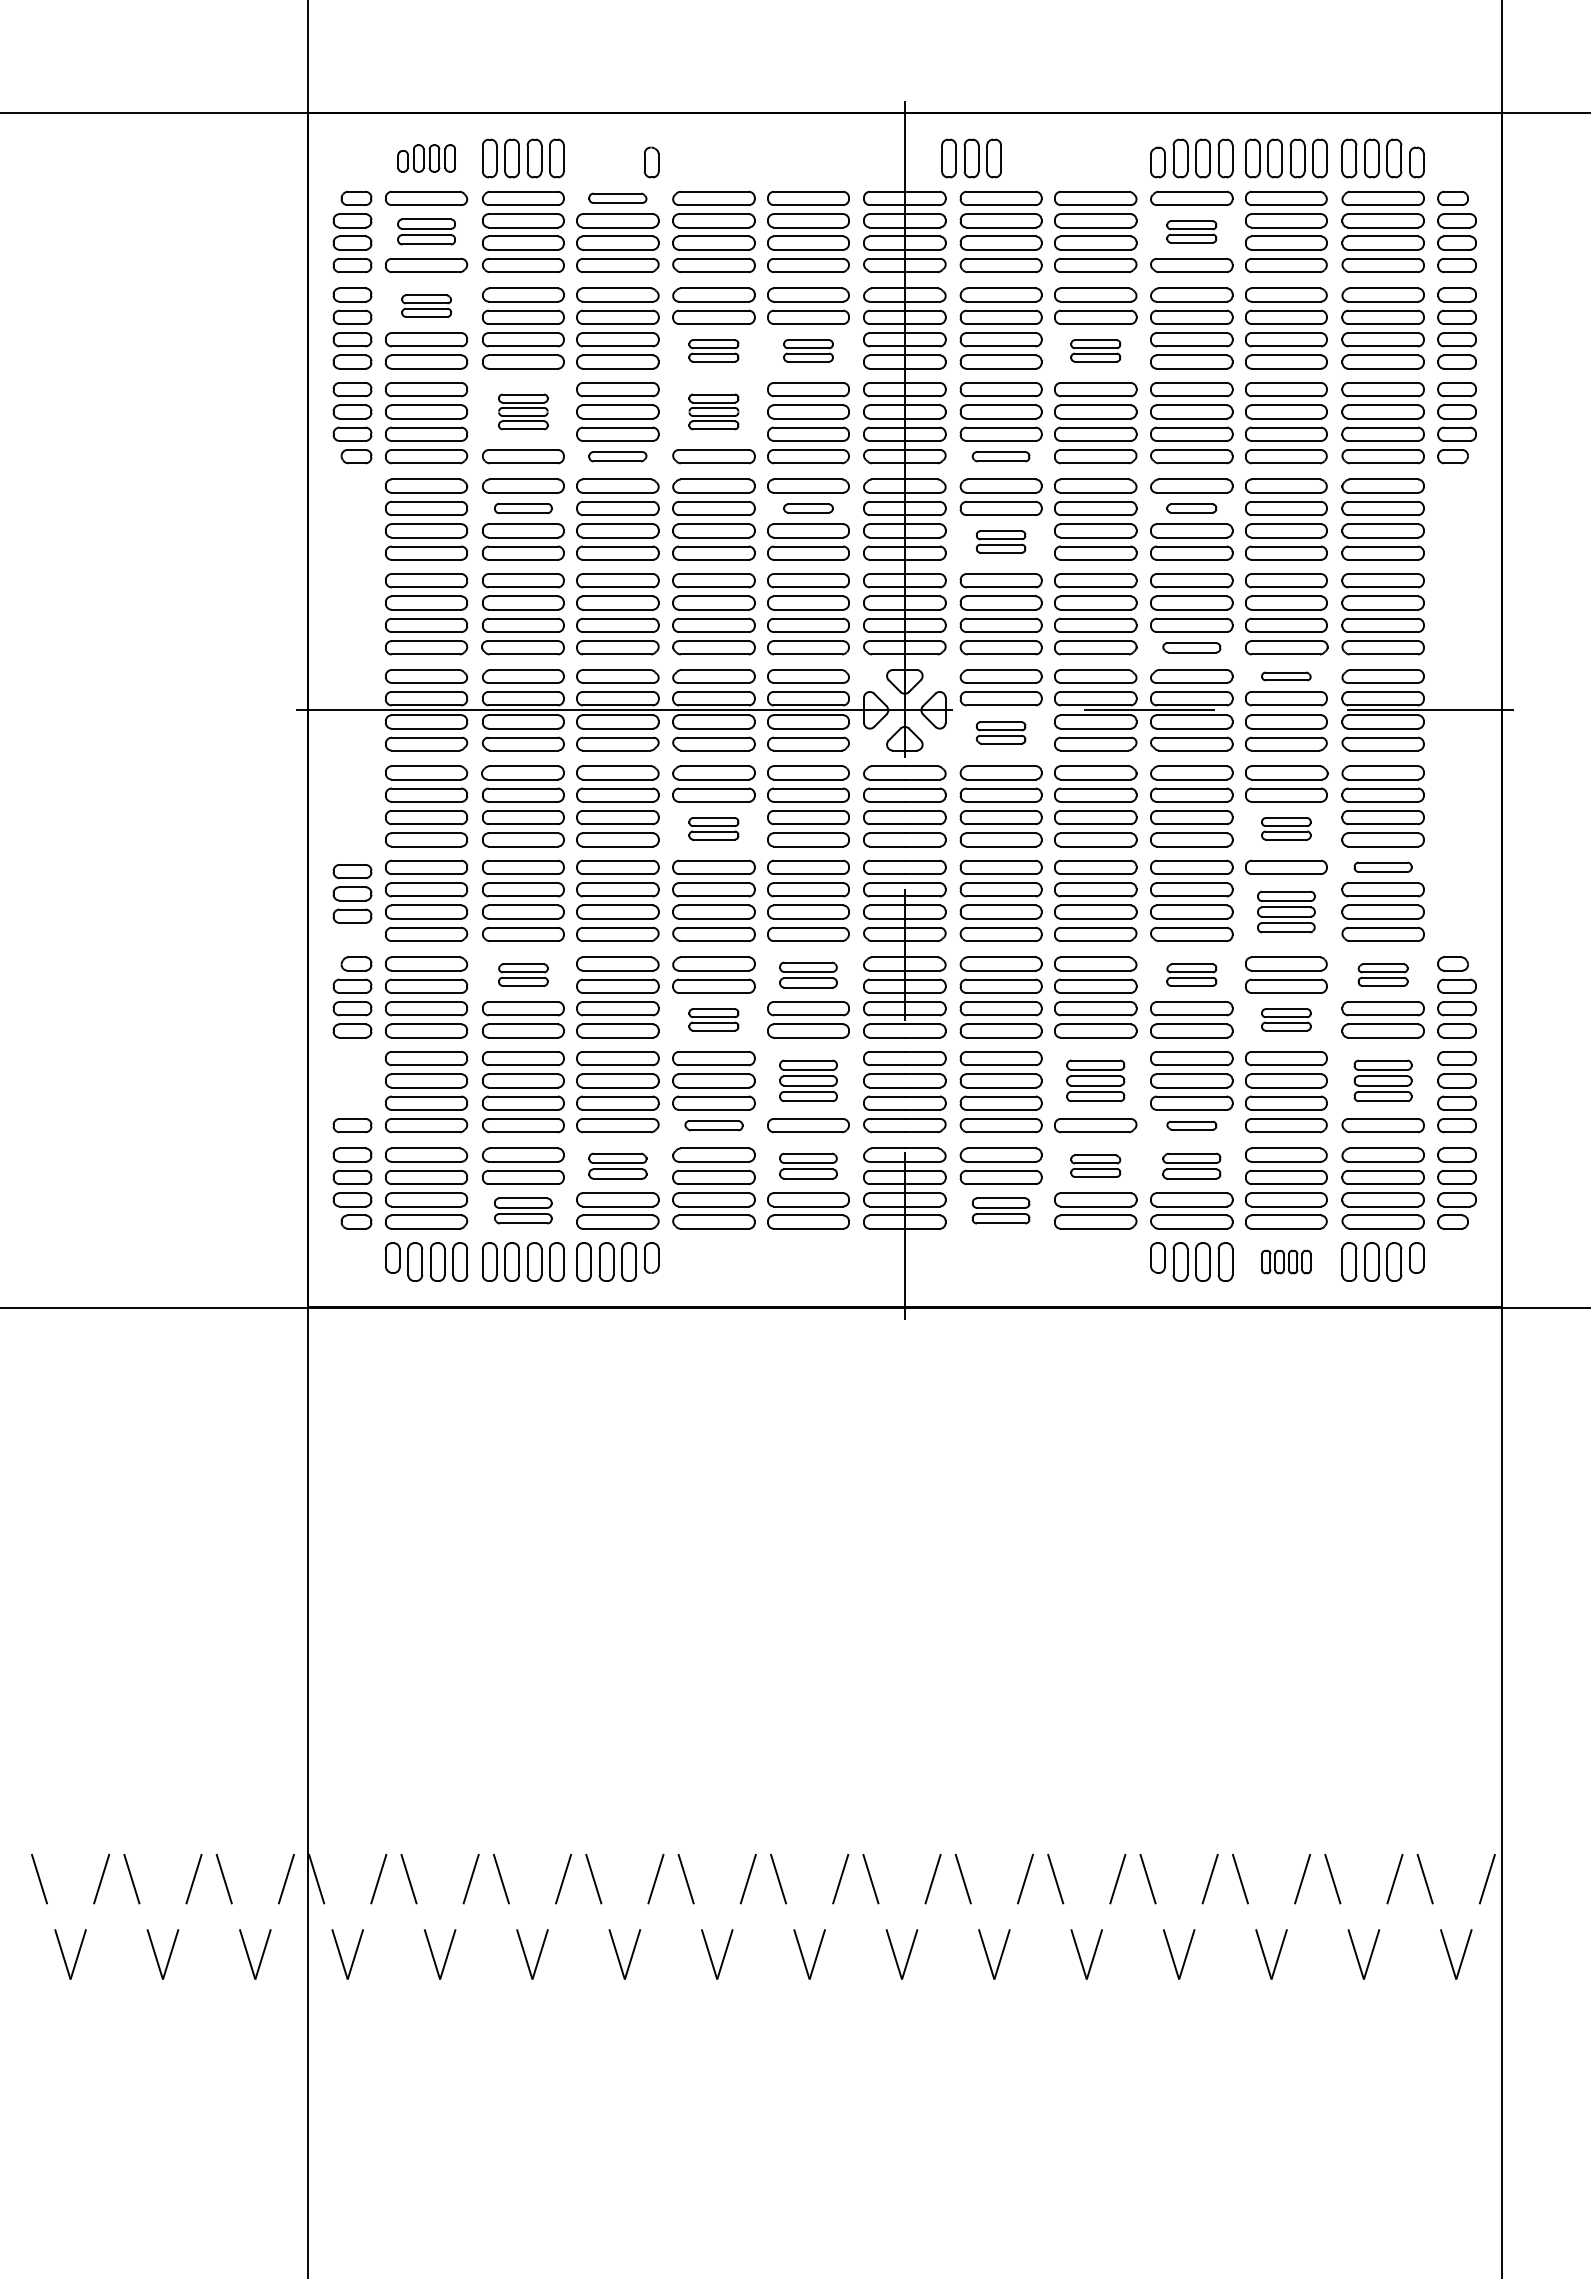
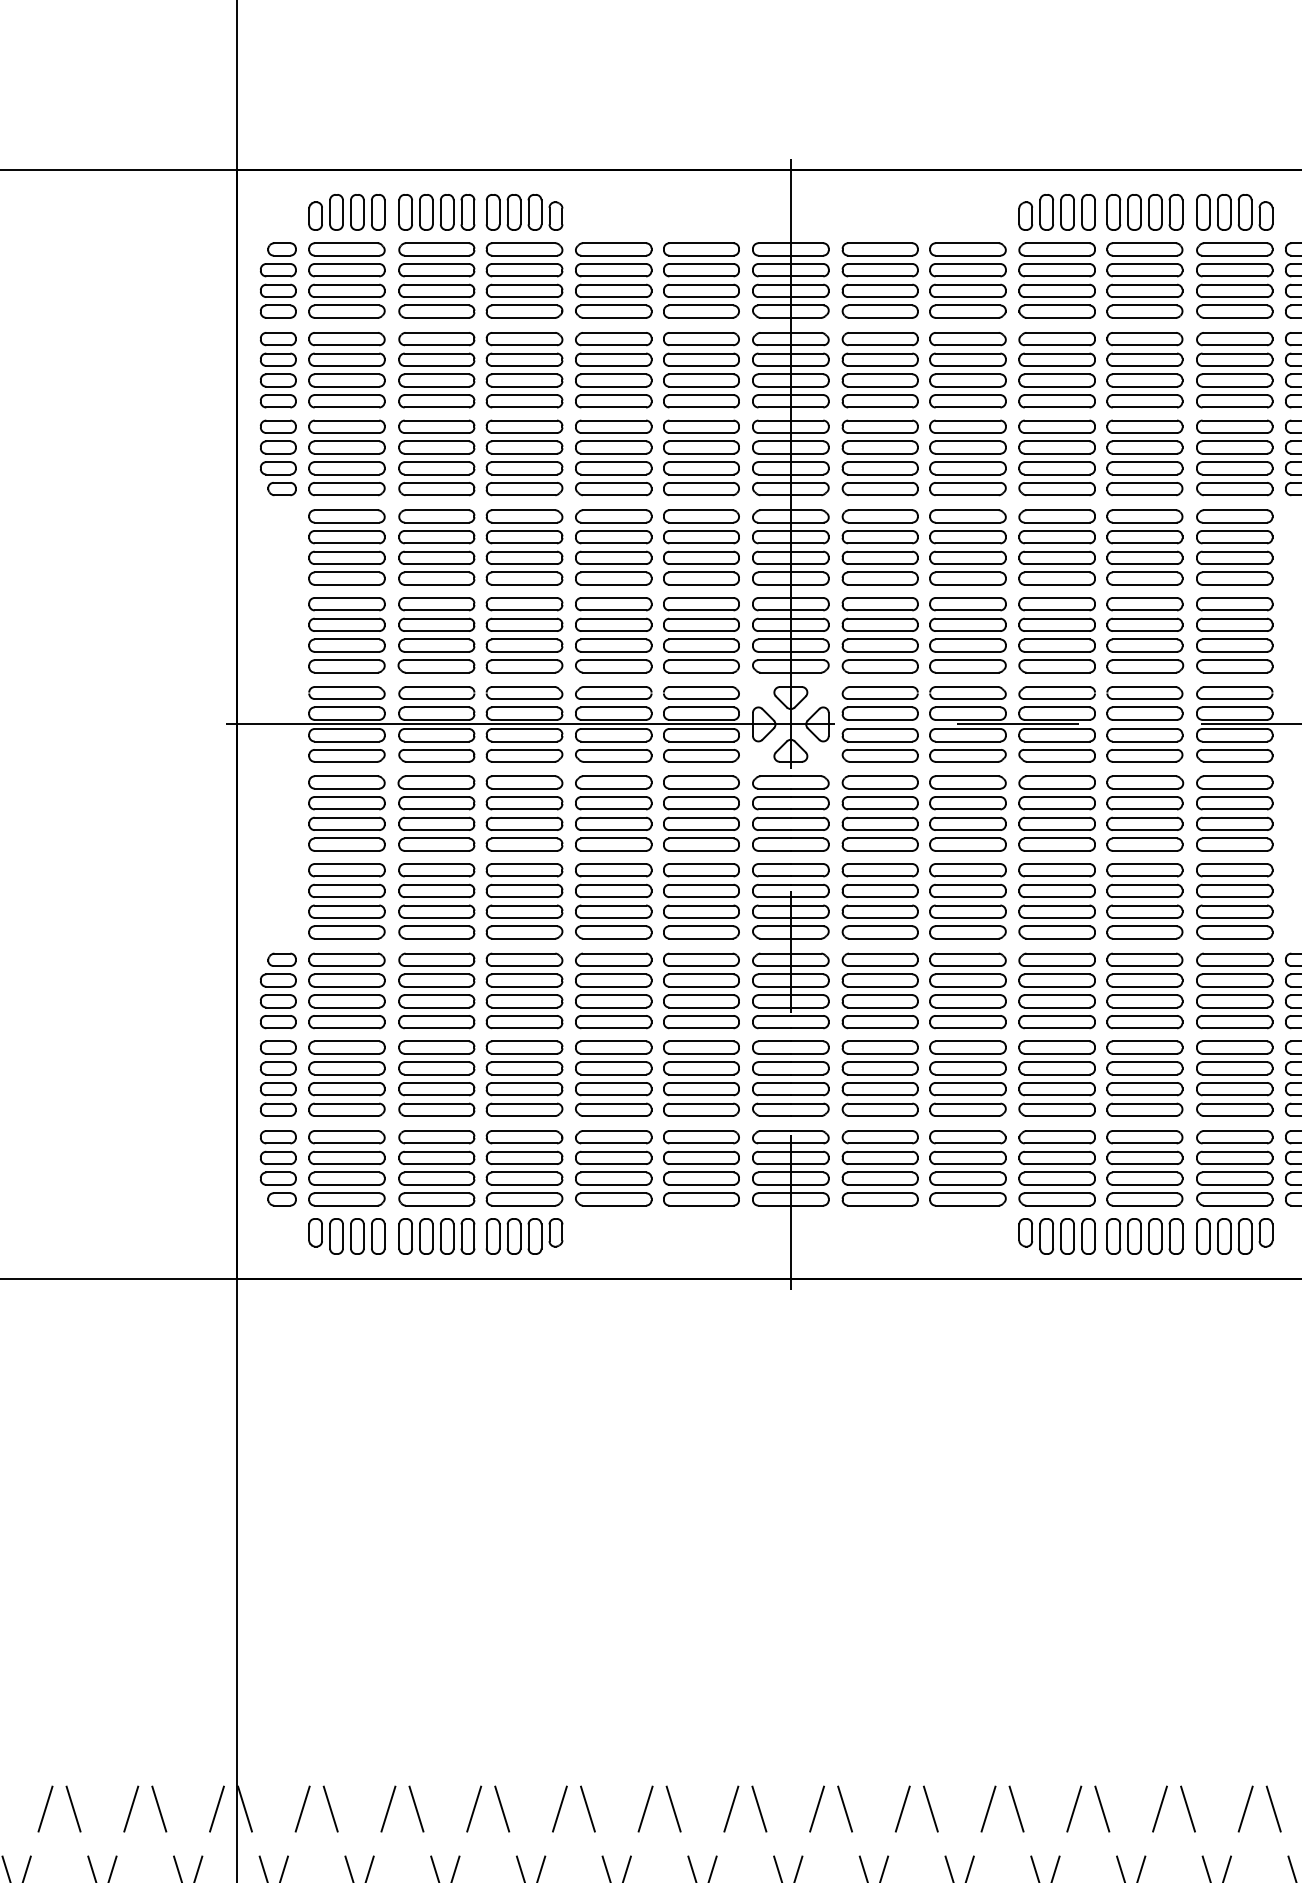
part: (426, 158) -> (346, 212), size x1.43
part: (971, 158) -> (514, 212), moved
part: (617, 197) -> (524, 248), size x1.43
part: (426, 231) -> (346, 280), size x1.43
part: (1191, 231) -> (1056, 280), size x1.67
part: (426, 305) -> (346, 348), size x1.67
part: (713, 350) -> (613, 390), size x1.67
part: (808, 350) -> (701, 390), size x1.67
part: (1095, 350) -> (967, 390), size x1.67
part: (523, 411) -> (436, 447), size x1.67
part: (713, 411) -> (613, 447), size x1.67
part: (617, 456) -> (524, 488), size x1.43
part: (1000, 456) -> (879, 488), size x1.43
part: (523, 508) -> (436, 537), size x1.43
part: (808, 508) -> (701, 537), size x1.67
part: (1191, 508) -> (1056, 537), size x1.67
part: (1000, 541) -> (879, 567), size x1.67
part: (1191, 647) -> (1056, 666), size x1.43
part: (1286, 676) -> (1145, 693), size x1.67
part: (1000, 732) -> (879, 745), size x1.67
part: (713, 828) -> (613, 834), size x1.67
part: (1286, 828) -> (1145, 834), size x1.67
part: (1382, 866) -> (1234, 869), size x1.43
part: (352, 893) -> (278, 1067), moved
part: (1286, 911) -> (1145, 911), size x1.43
part: (523, 974) -> (436, 969), size x1.67
part: (808, 974) -> (701, 969), size x1.43
part: (1191, 974) -> (1056, 969), size x1.67
part: (1382, 974) -> (1234, 969), size x1.67
part: (713, 1019) -> (613, 1011), size x1.67
part: (1286, 1019) -> (1145, 1011), size x1.67
part: (808, 1080) -> (701, 1067), size x1.43
part: (1095, 1080) -> (967, 1067), size x1.43
part: (1382, 1080) -> (1234, 1067), size x1.43
part: (713, 1125) -> (613, 1109), size x1.43
part: (1191, 1125) -> (1056, 1109), size x1.67
part: (617, 1165) -> (524, 1146), size x1.43
part: (808, 1165) -> (701, 1146), size x1.43
part: (1095, 1165) -> (967, 1146), size x1.67
part: (1191, 1165) -> (1056, 1146), size x1.43
part: (522, 1210) -> (436, 1188), size x1.43
part: (1000, 1210) -> (879, 1188), size x1.43
part: (1286, 1261) -> (1145, 1235), size x1.67

